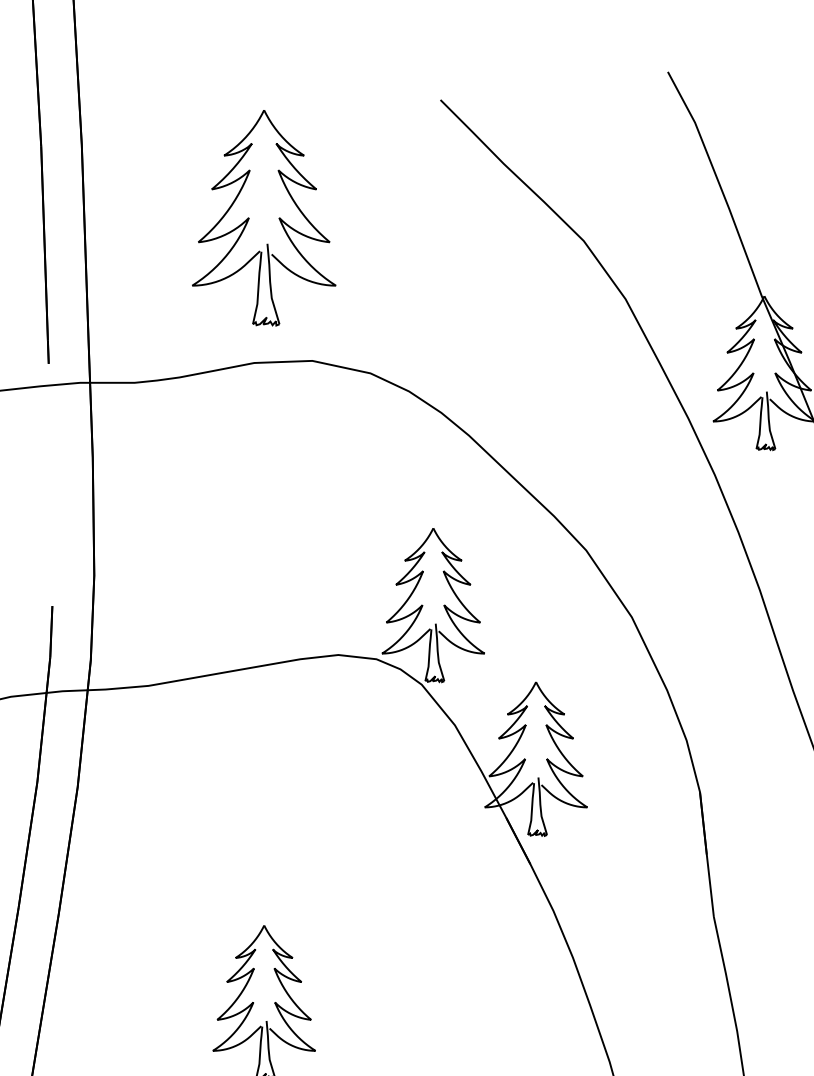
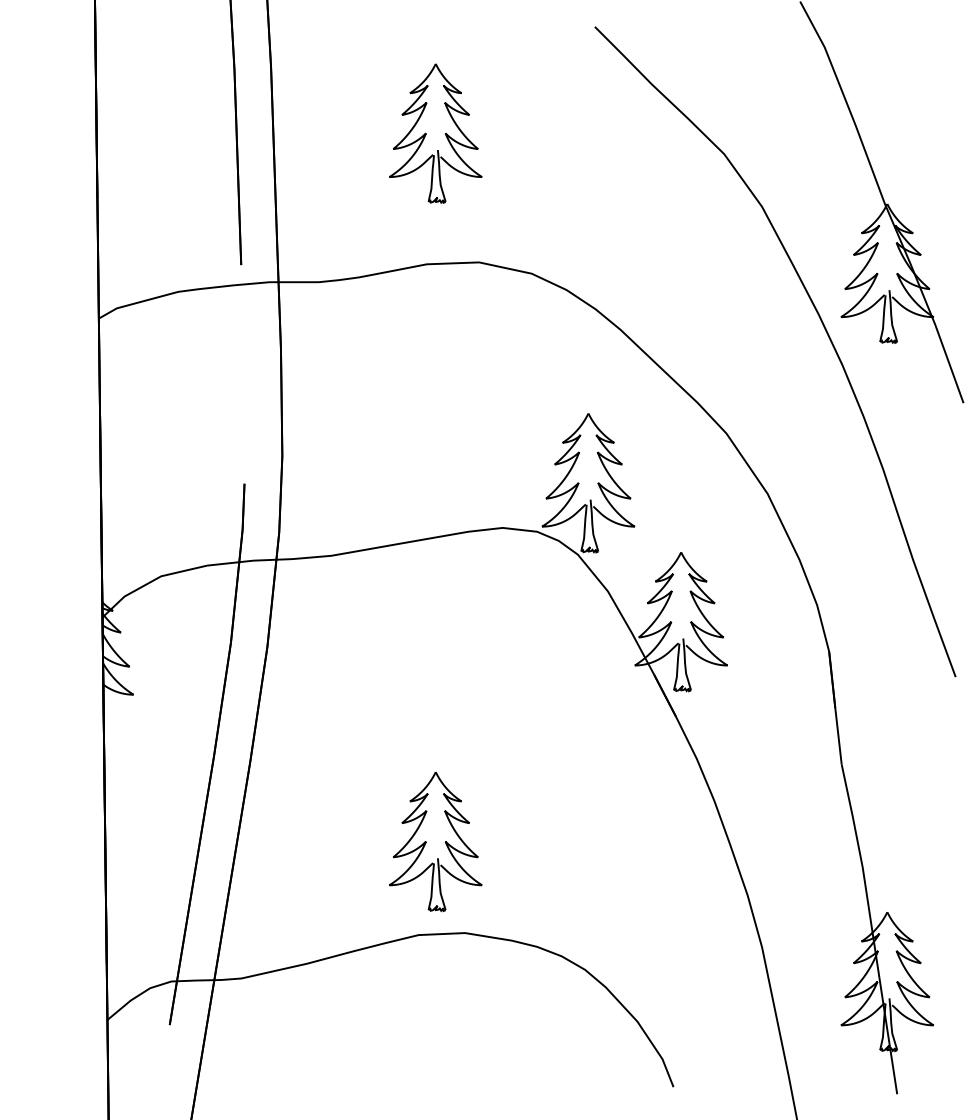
part: (263, 218) -> (435, 133), size x0.71

